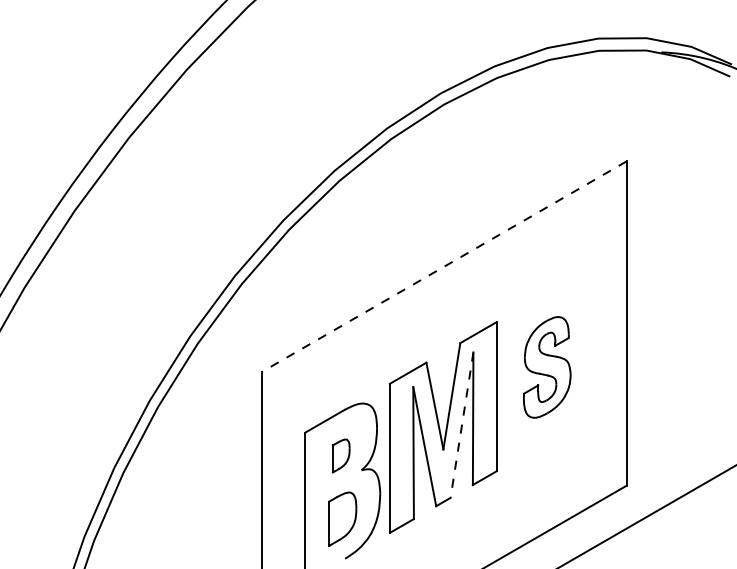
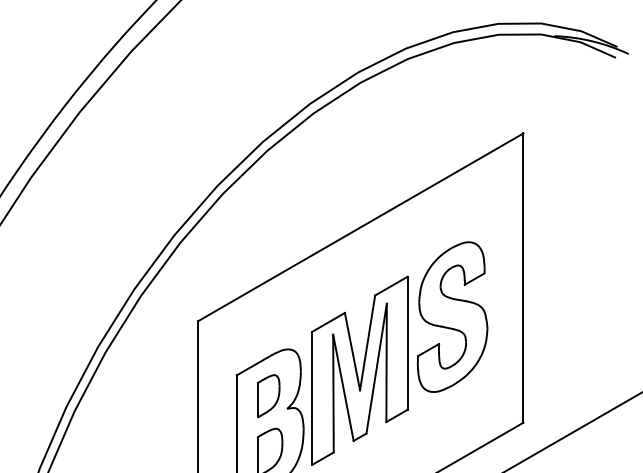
line: (444, 266) -> (361, 227), dashed -> solid
part: (547, 367) -> (452, 317), size x1.67
line: (461, 425) -> (376, 368), dashed -> solid
part: (341, 455) -> (269, 395), size x1.43

